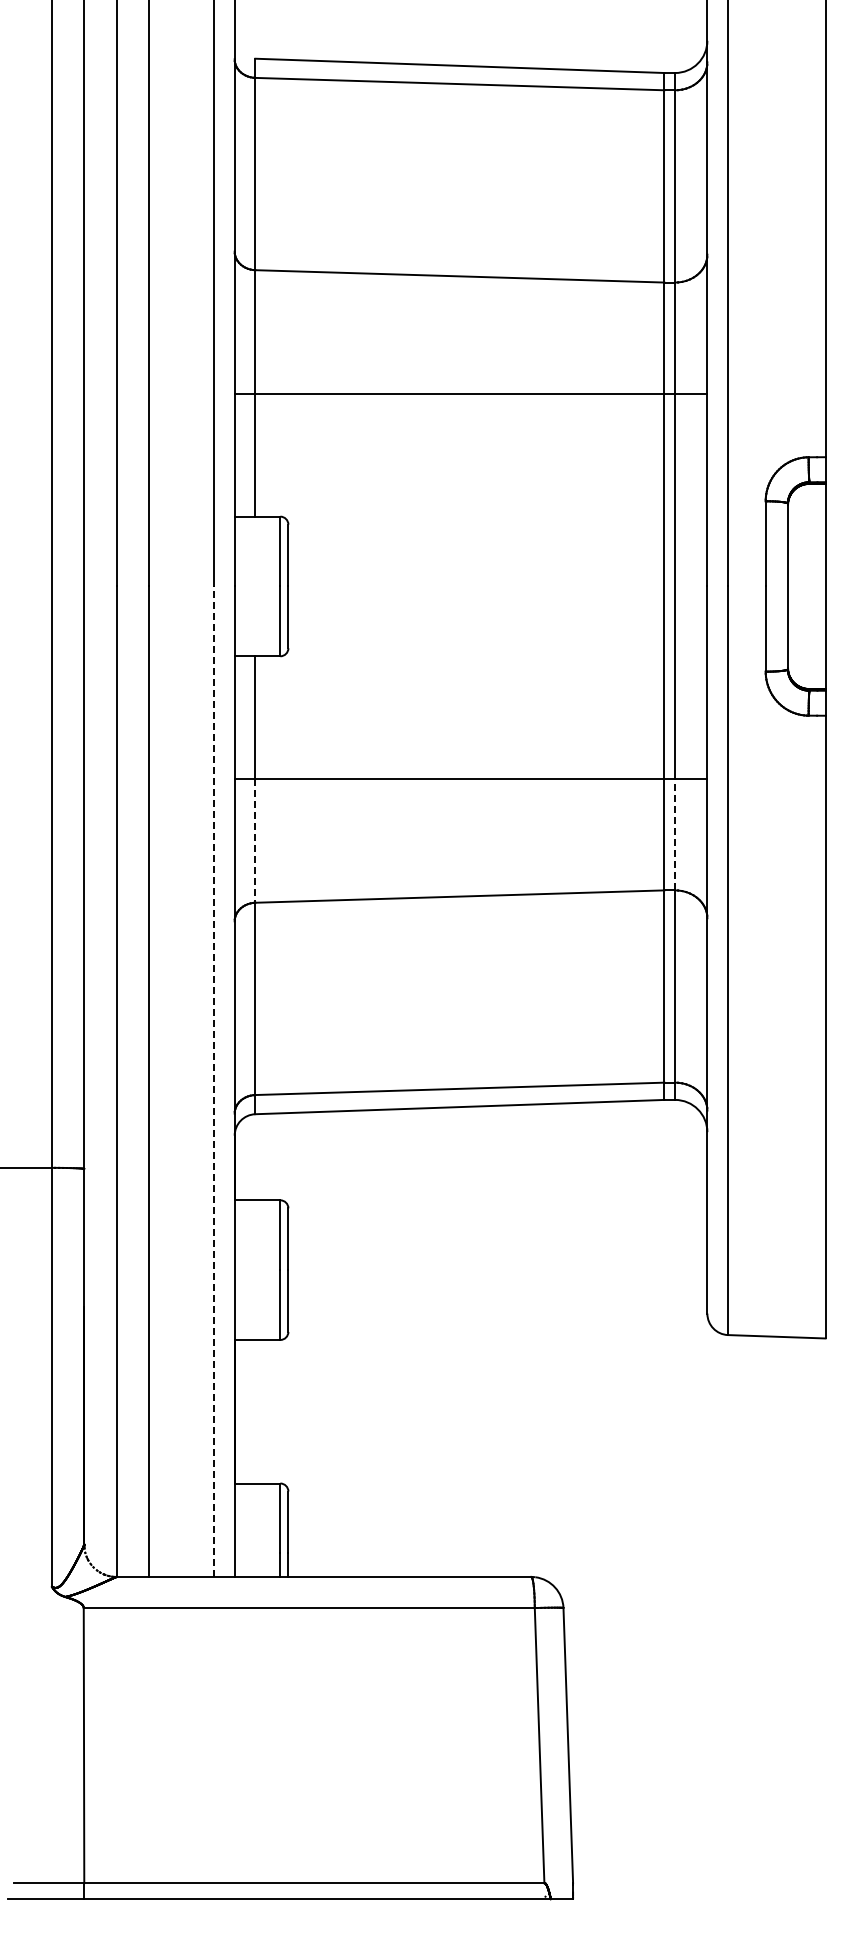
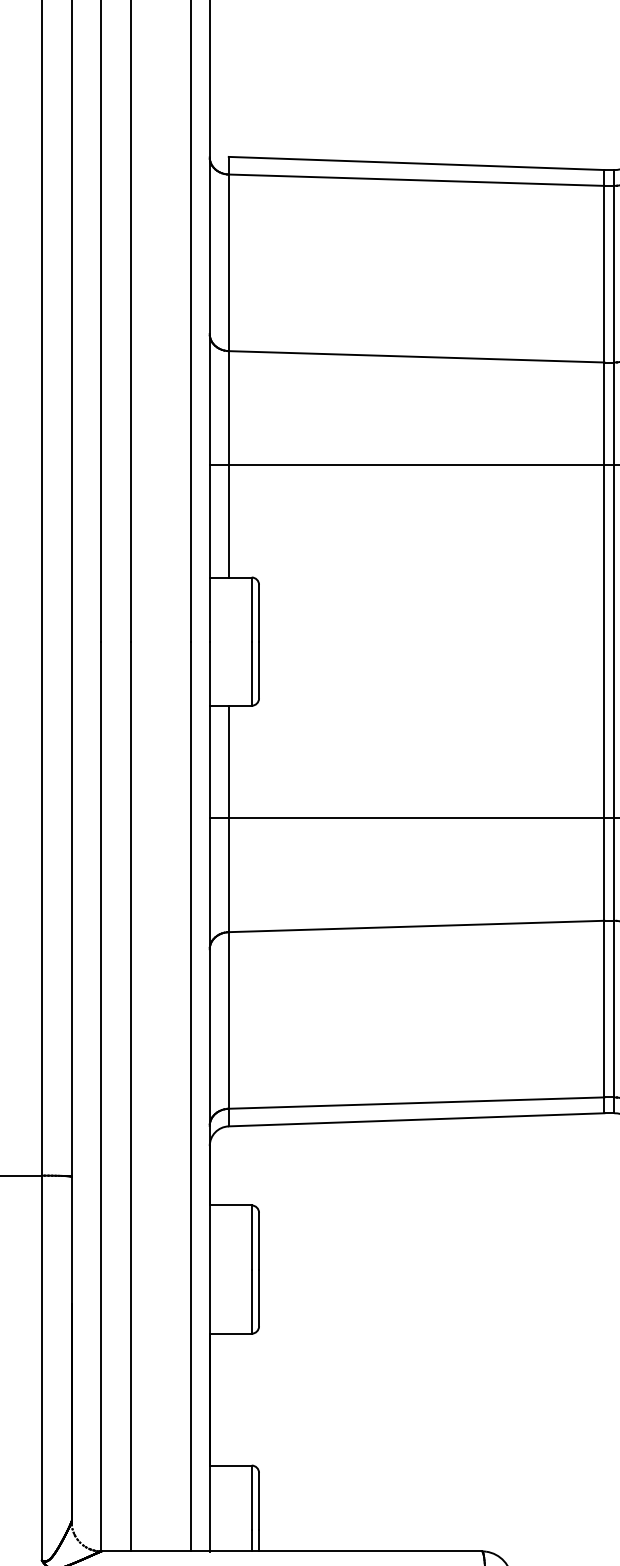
line: (675, 834) -> (614, 869), dashed -> solid
line: (255, 841) -> (228, 875), dashed -> solid
line: (213, 1081) -> (190, 1096), dashed -> solid

